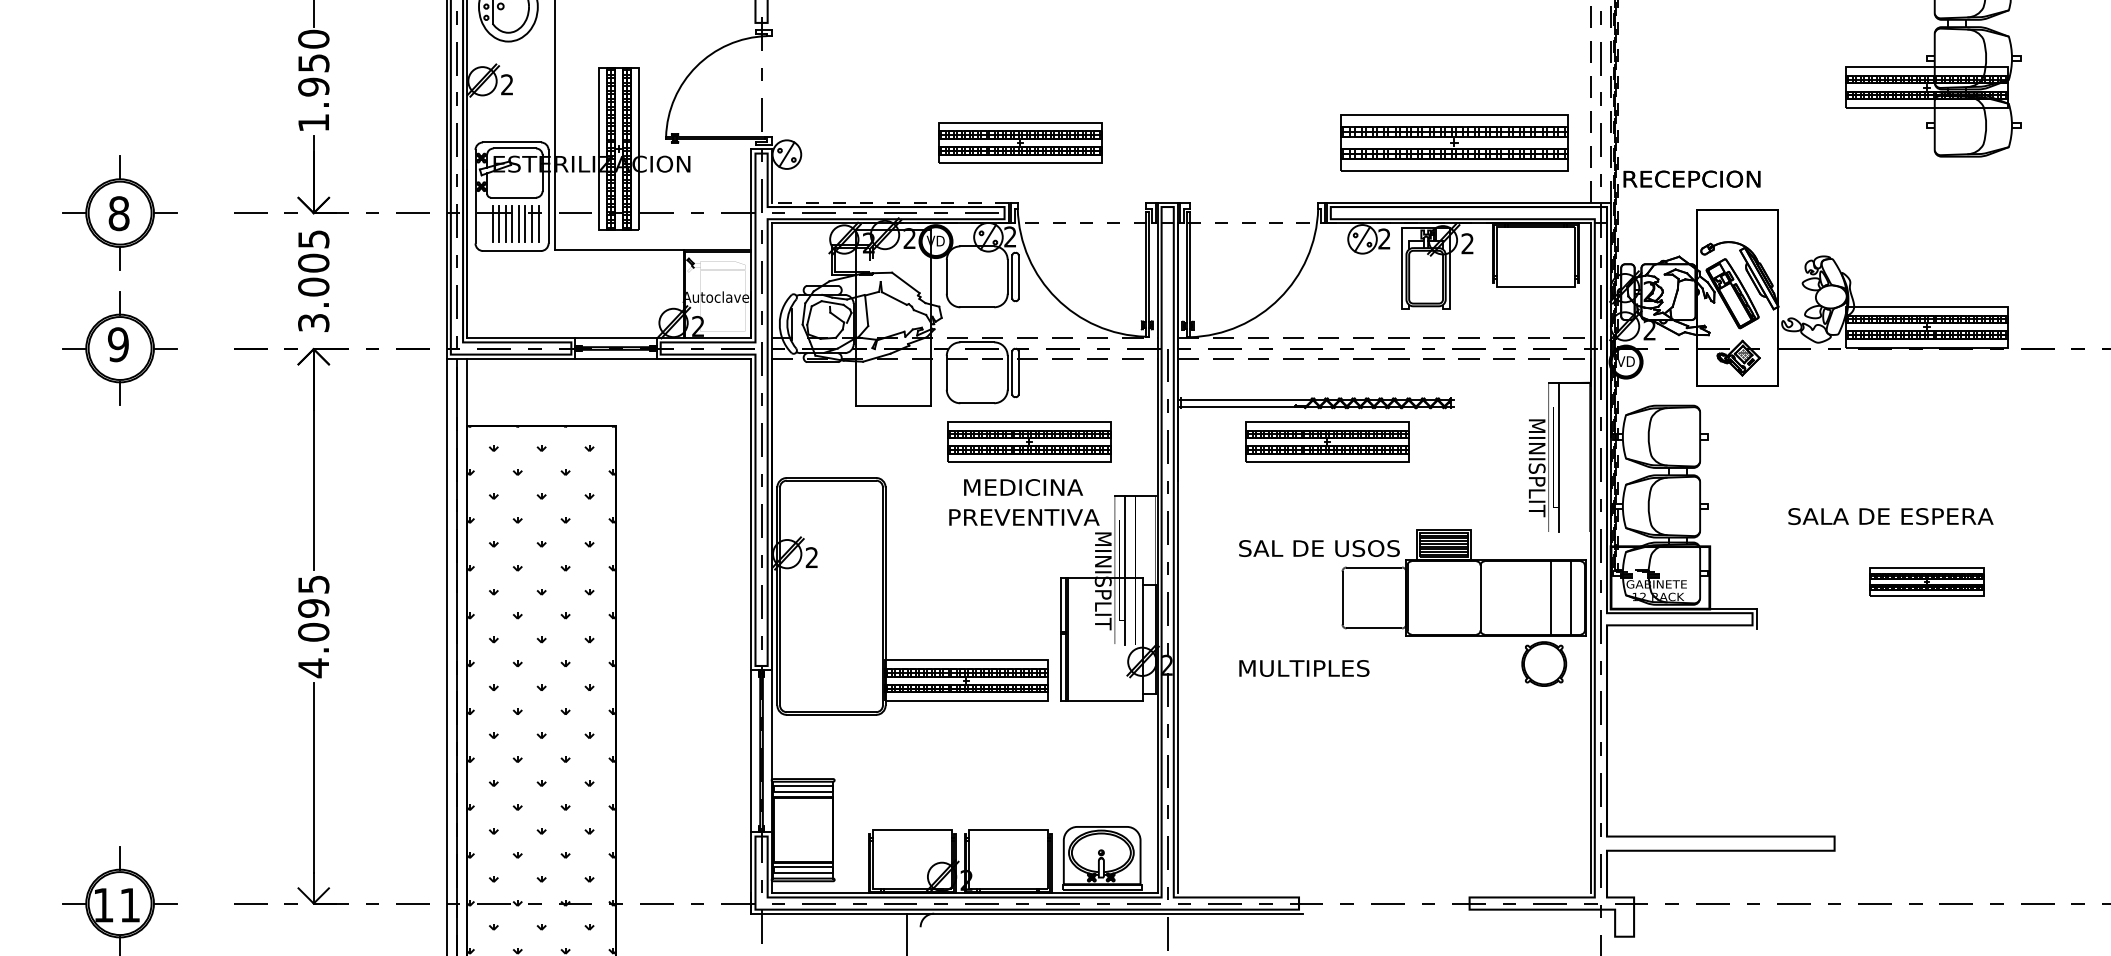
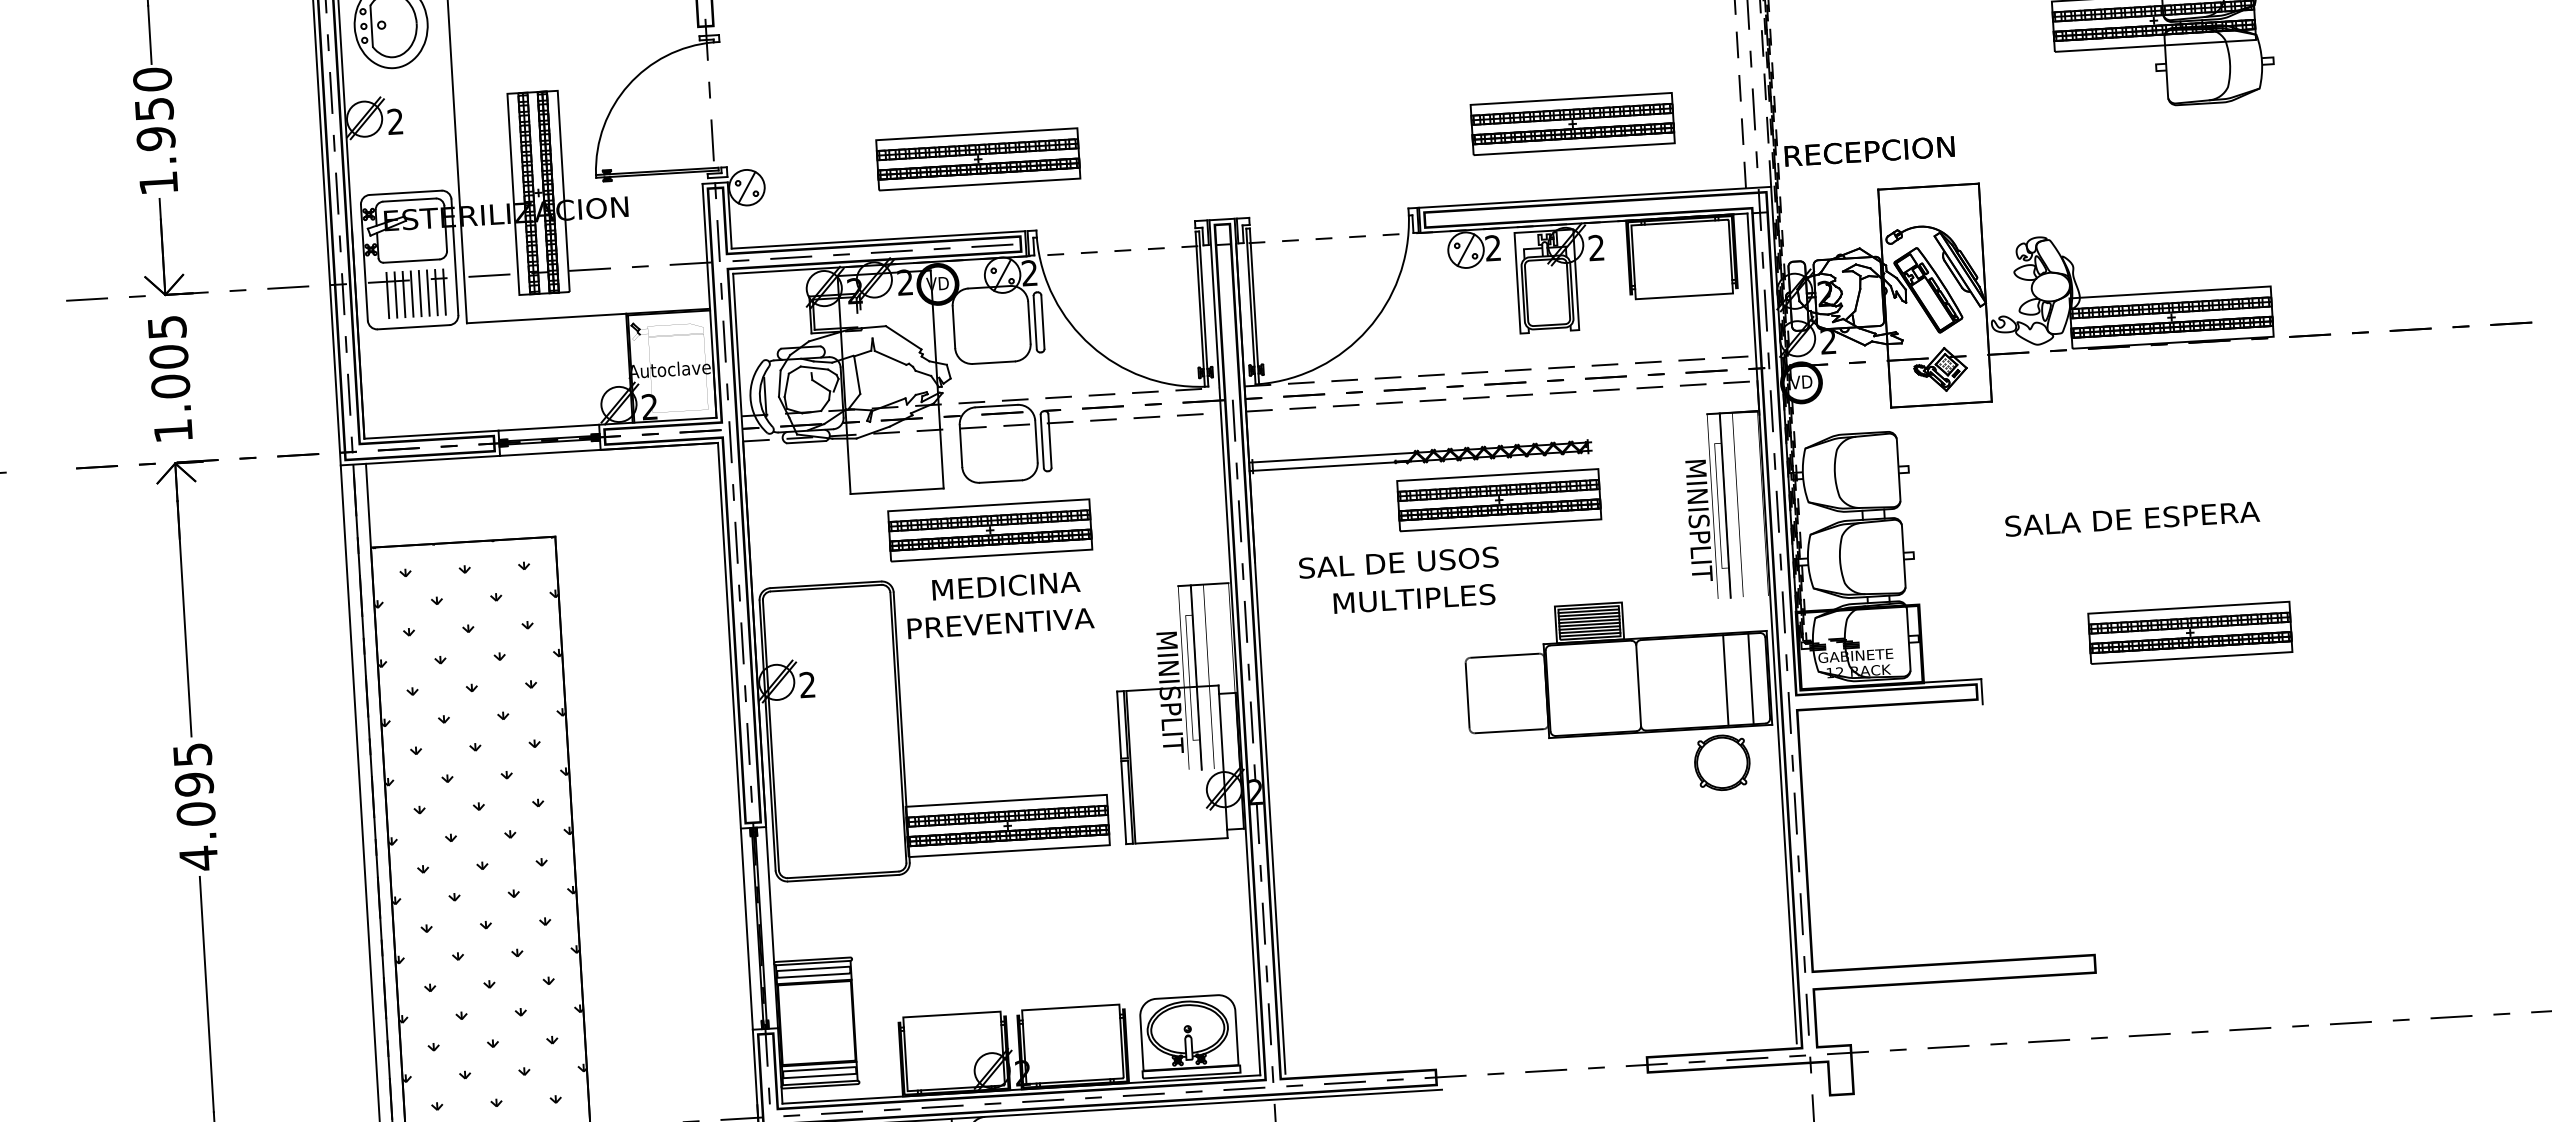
part: (1020, 142) -> (978, 158), moved
part: (1454, 142) -> (1572, 123), size x0.71
line: (889, 202) -> (877, 239), dashed -> solid
text: (313, 322) -> (173, 430), 3.005 -> 1.005
part: (1029, 441) -> (990, 529), moved
part: (1327, 441) -> (1499, 499), moved
text: (1023, 487) -> (1006, 585), moved
text: (1890, 516) -> (2131, 519), moved
text: (1024, 517) -> (1001, 623), moved
text: (1319, 548) -> (1398, 562), moved
part: (1926, 581) -> (2189, 632), size x1.43
text: (1304, 668) -> (1414, 598), moved

